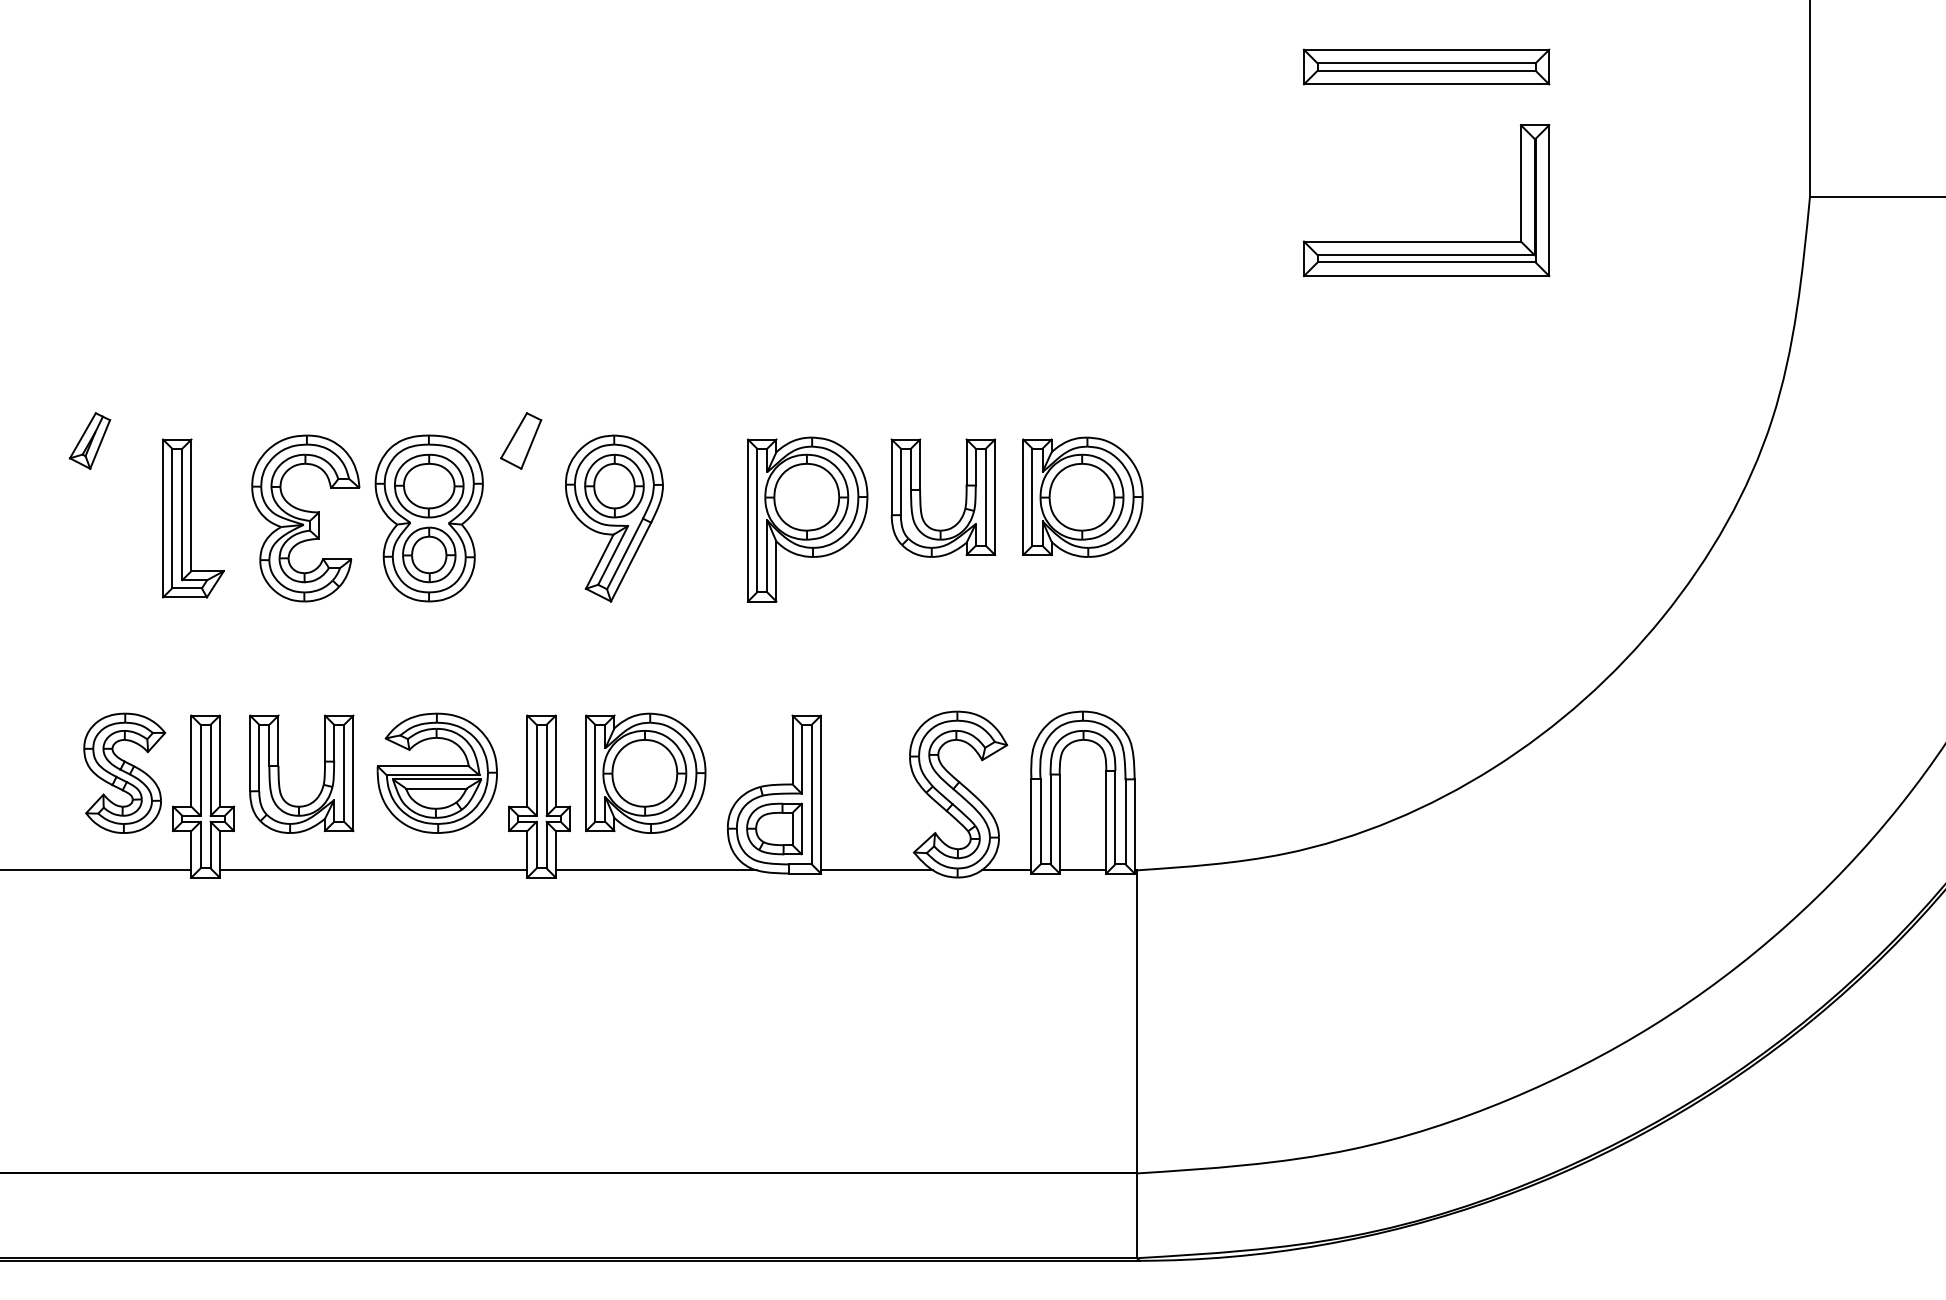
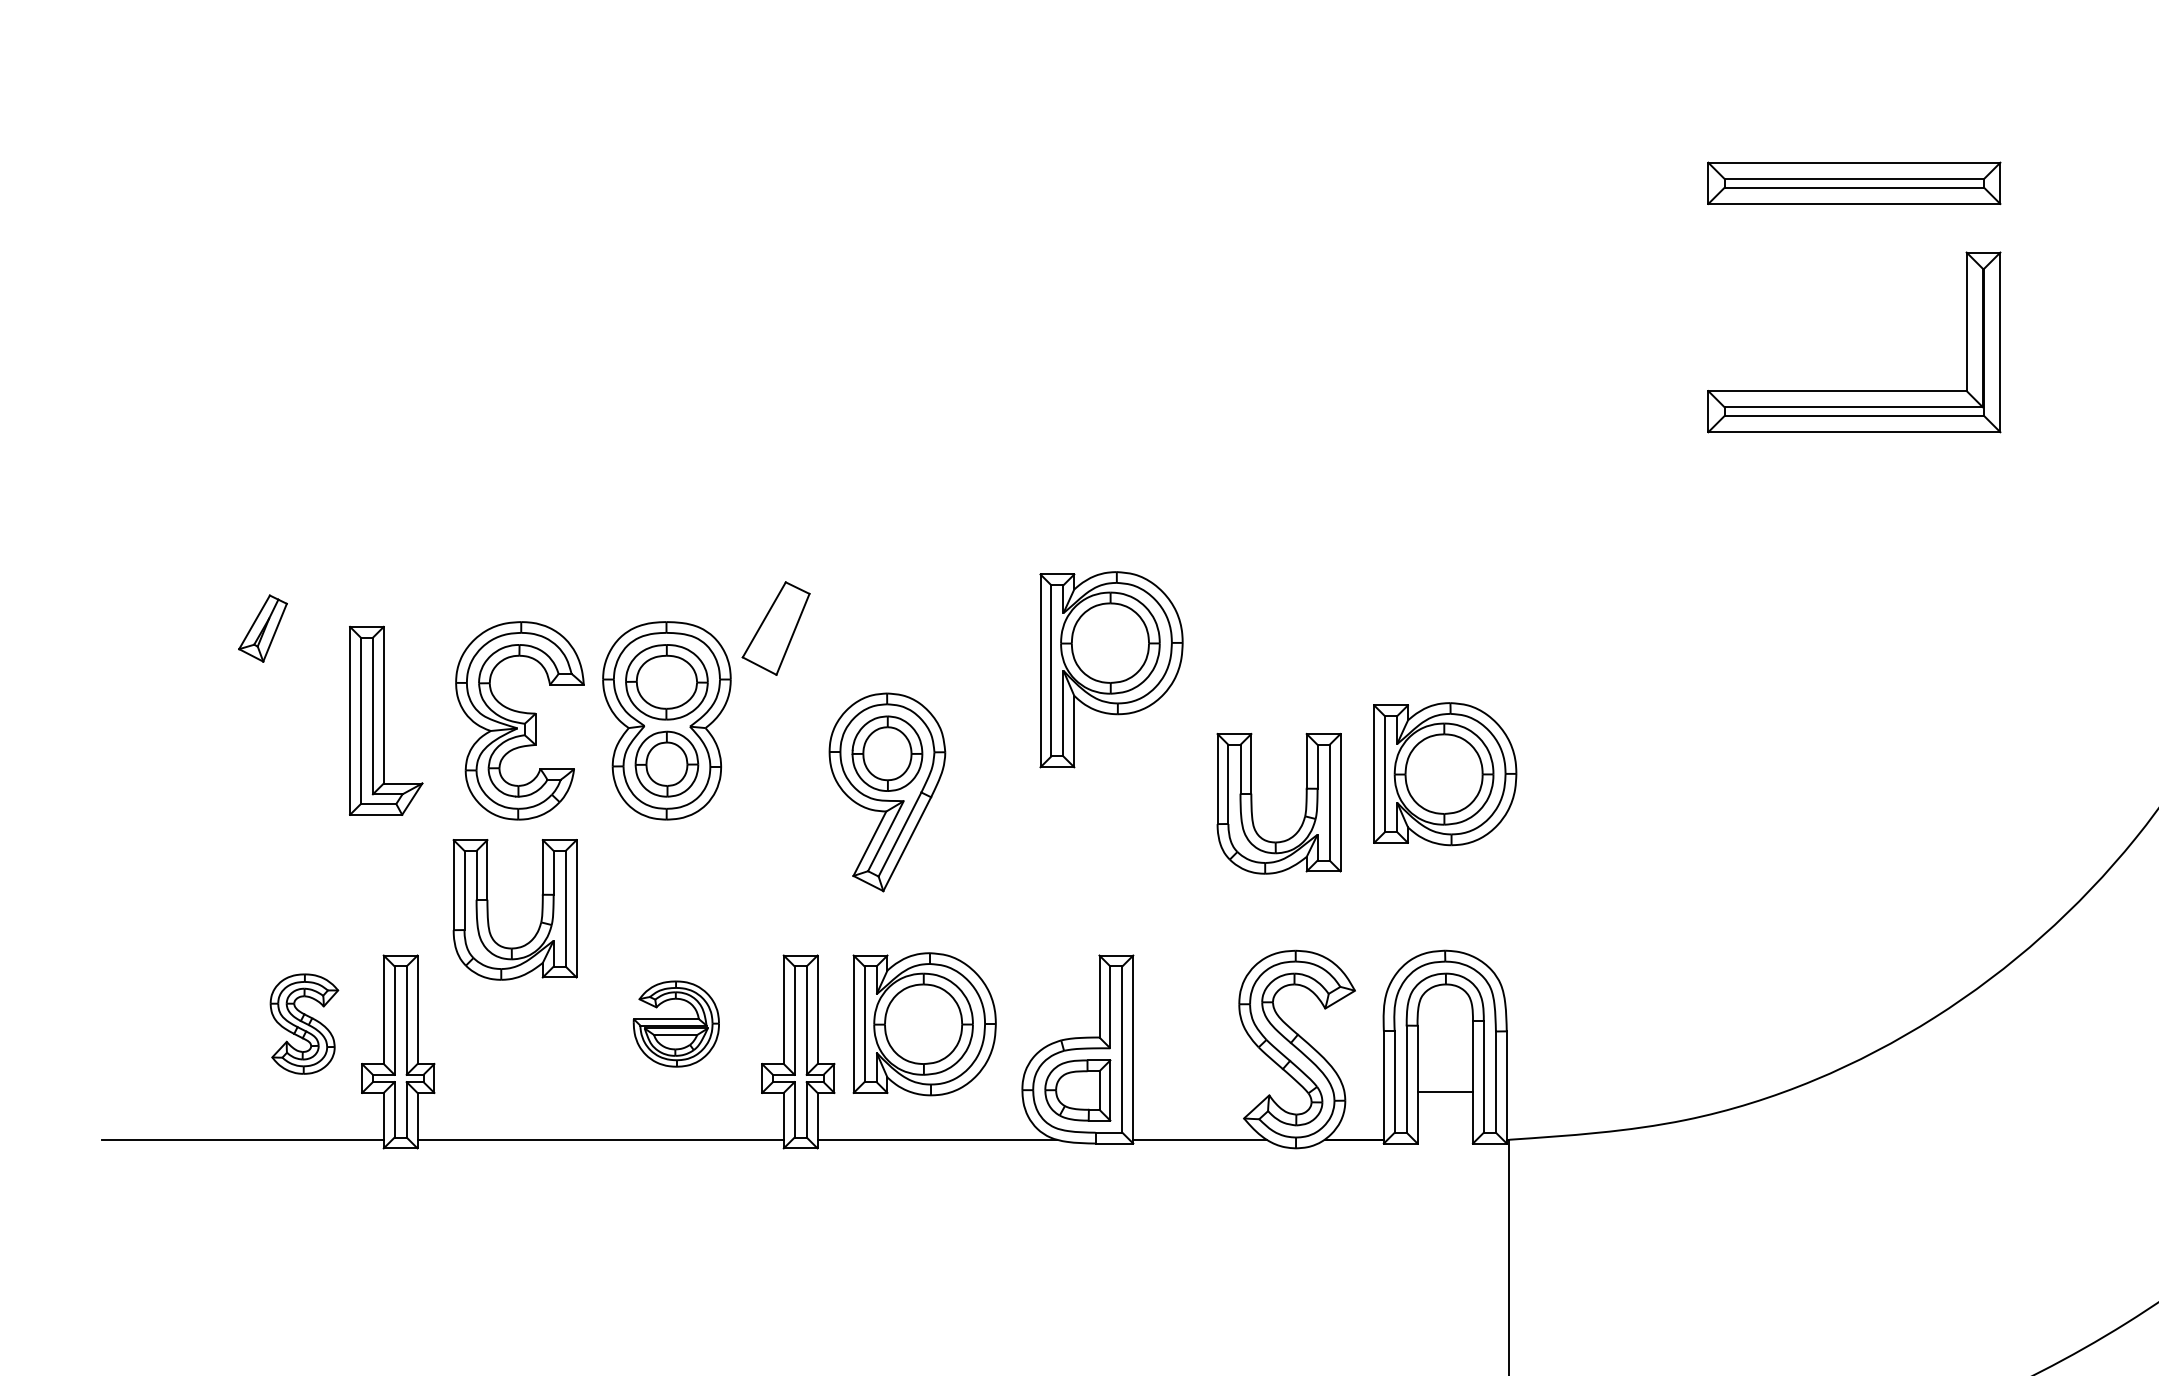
part: (521, 440) -> (776, 627), size x1.4
part: (1082, 496) -> (1444, 773), moved
part: (921, 497) -> (1252, 802), moved
part: (614, 518) -> (887, 792), moved
part: (807, 519) -> (1111, 669), moved
part: (124, 772) -> (304, 1023), size x0.7
part: (436, 772) -> (675, 1023), size x0.6
part: (279, 773) -> (488, 908), moved
line: (1082, 870) -> (1444, 1092), moved

